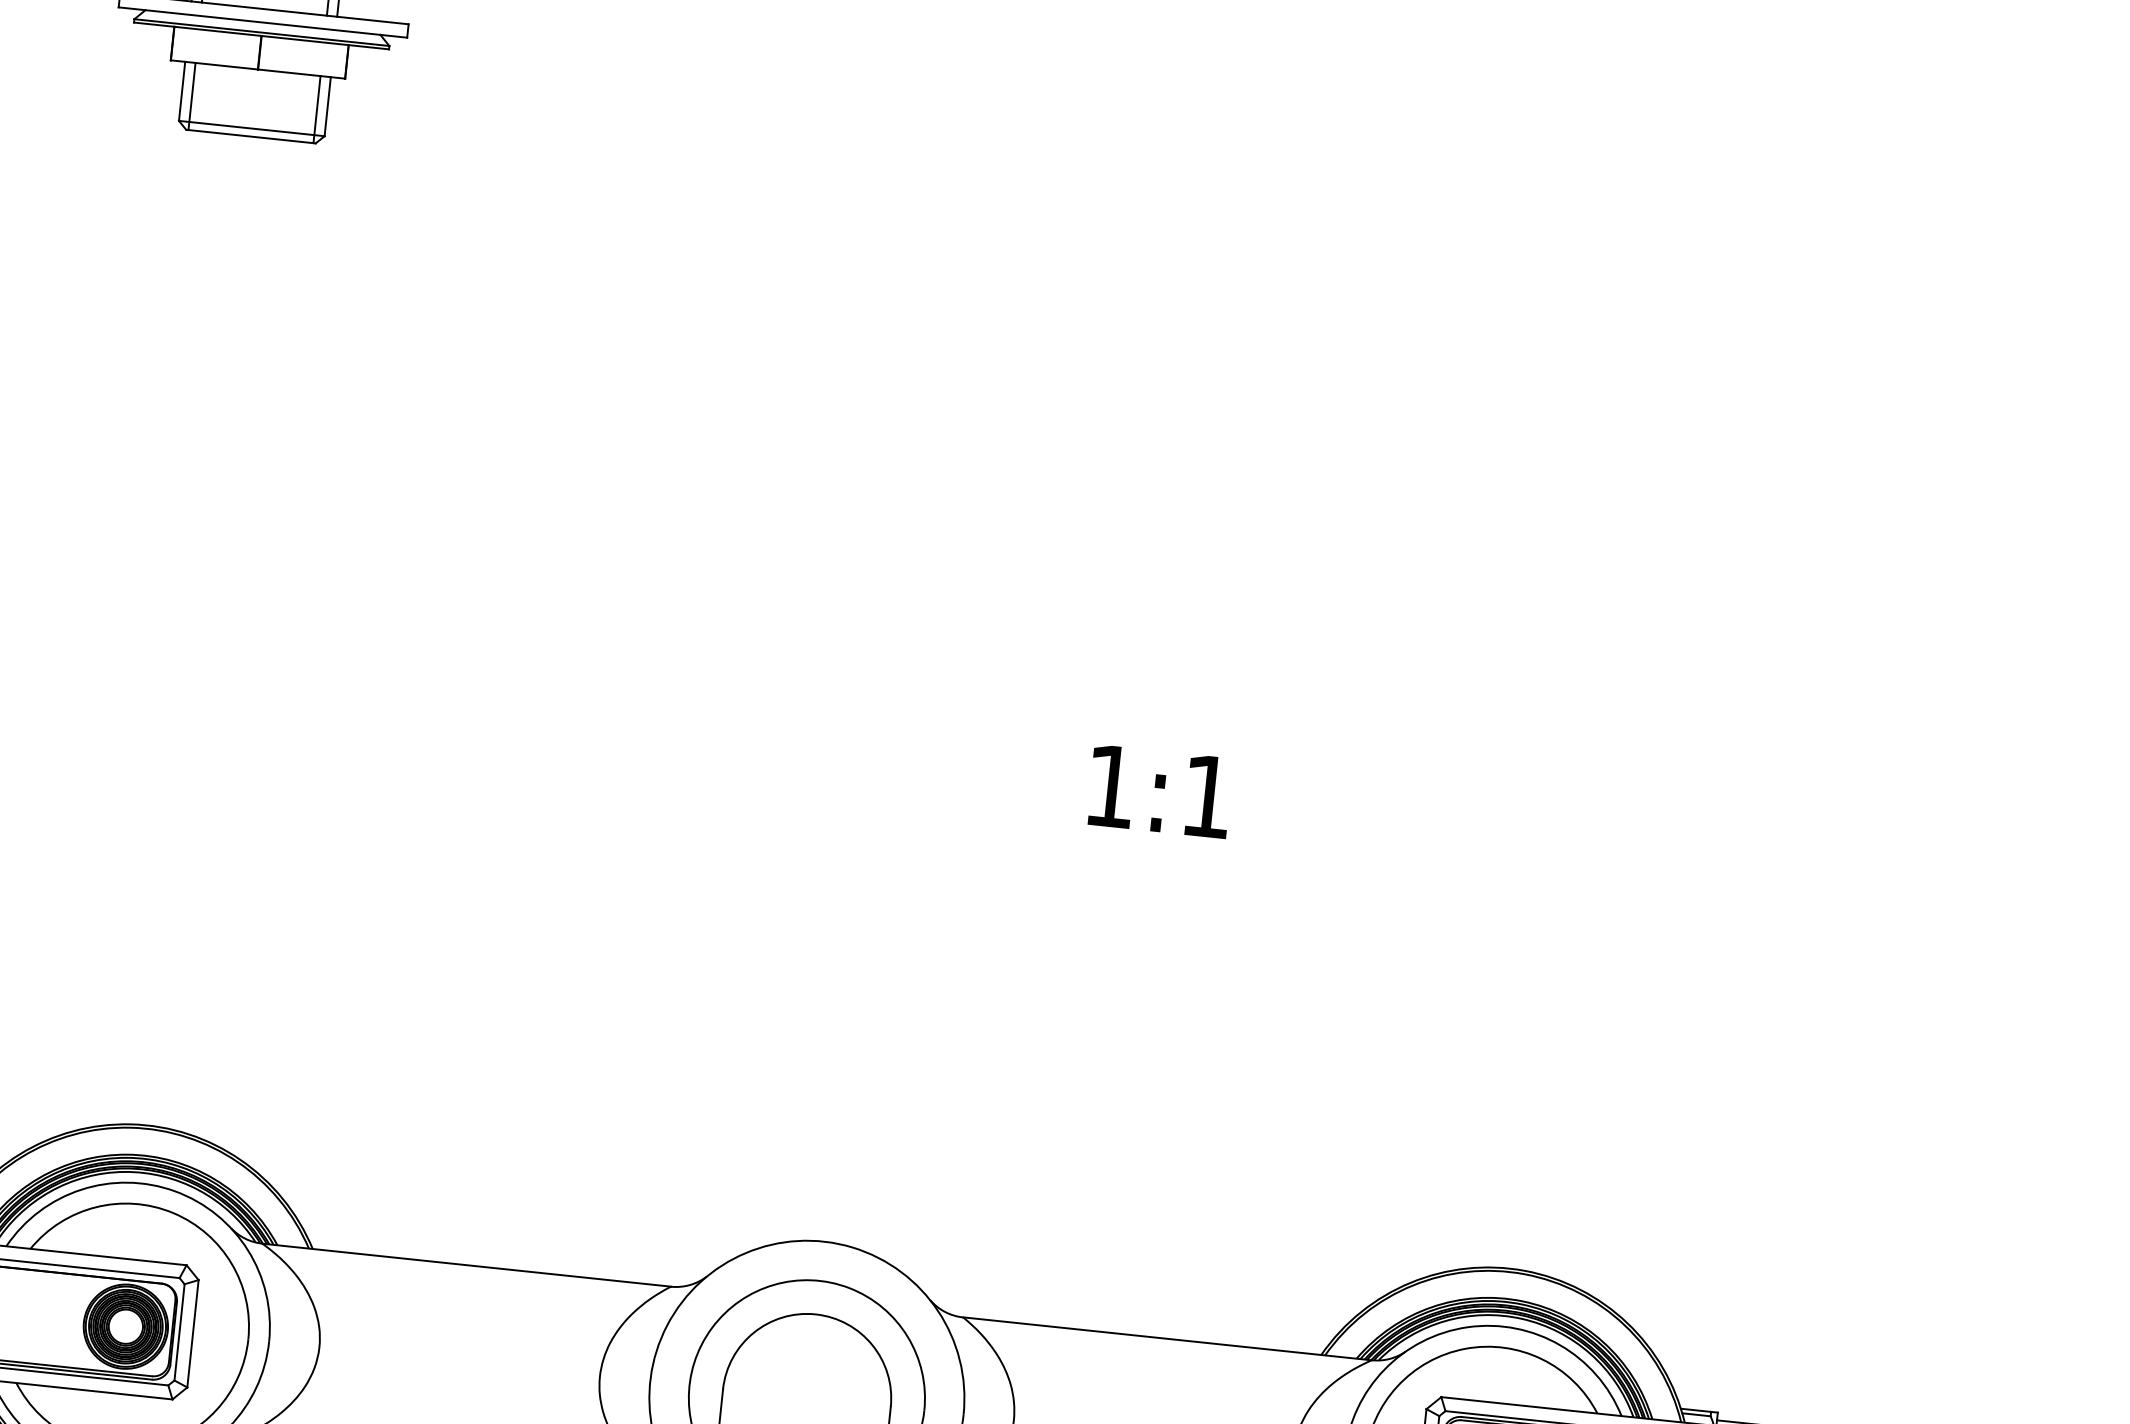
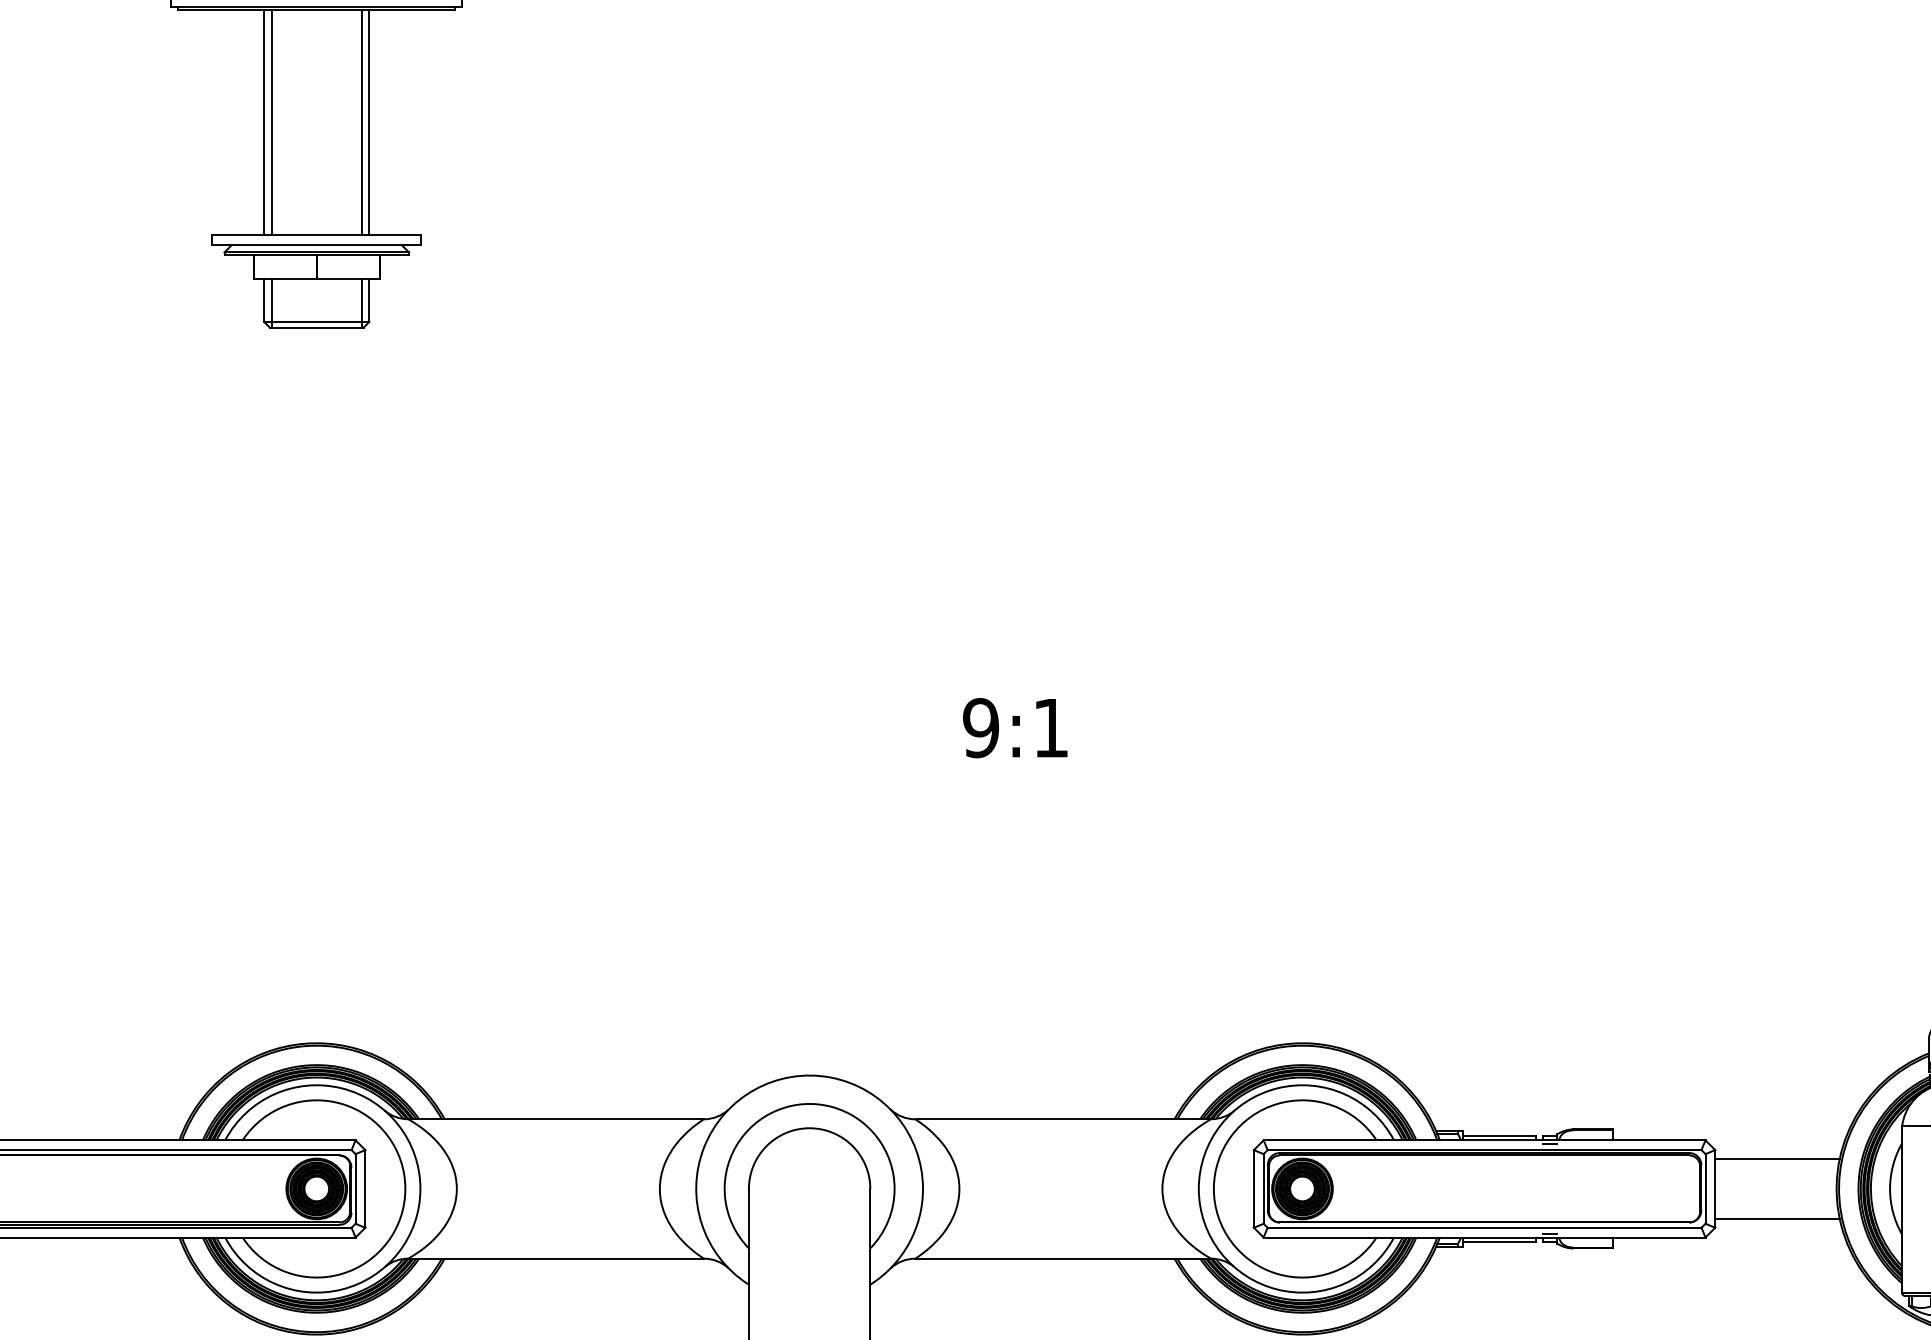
text: (1111, 787) -> (981, 728), 1:1 -> 9:1

